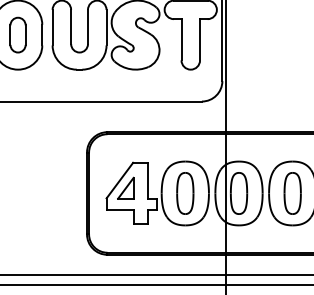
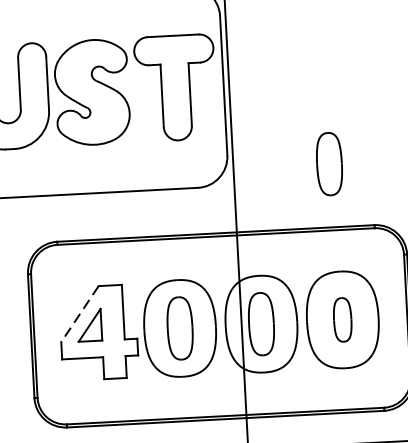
part: (289, 90) -> (329, 164), added
line: (119, 180) -> (79, 313), solid -> dashed
part: (292, 193) -> (342, 319), size x0.7

